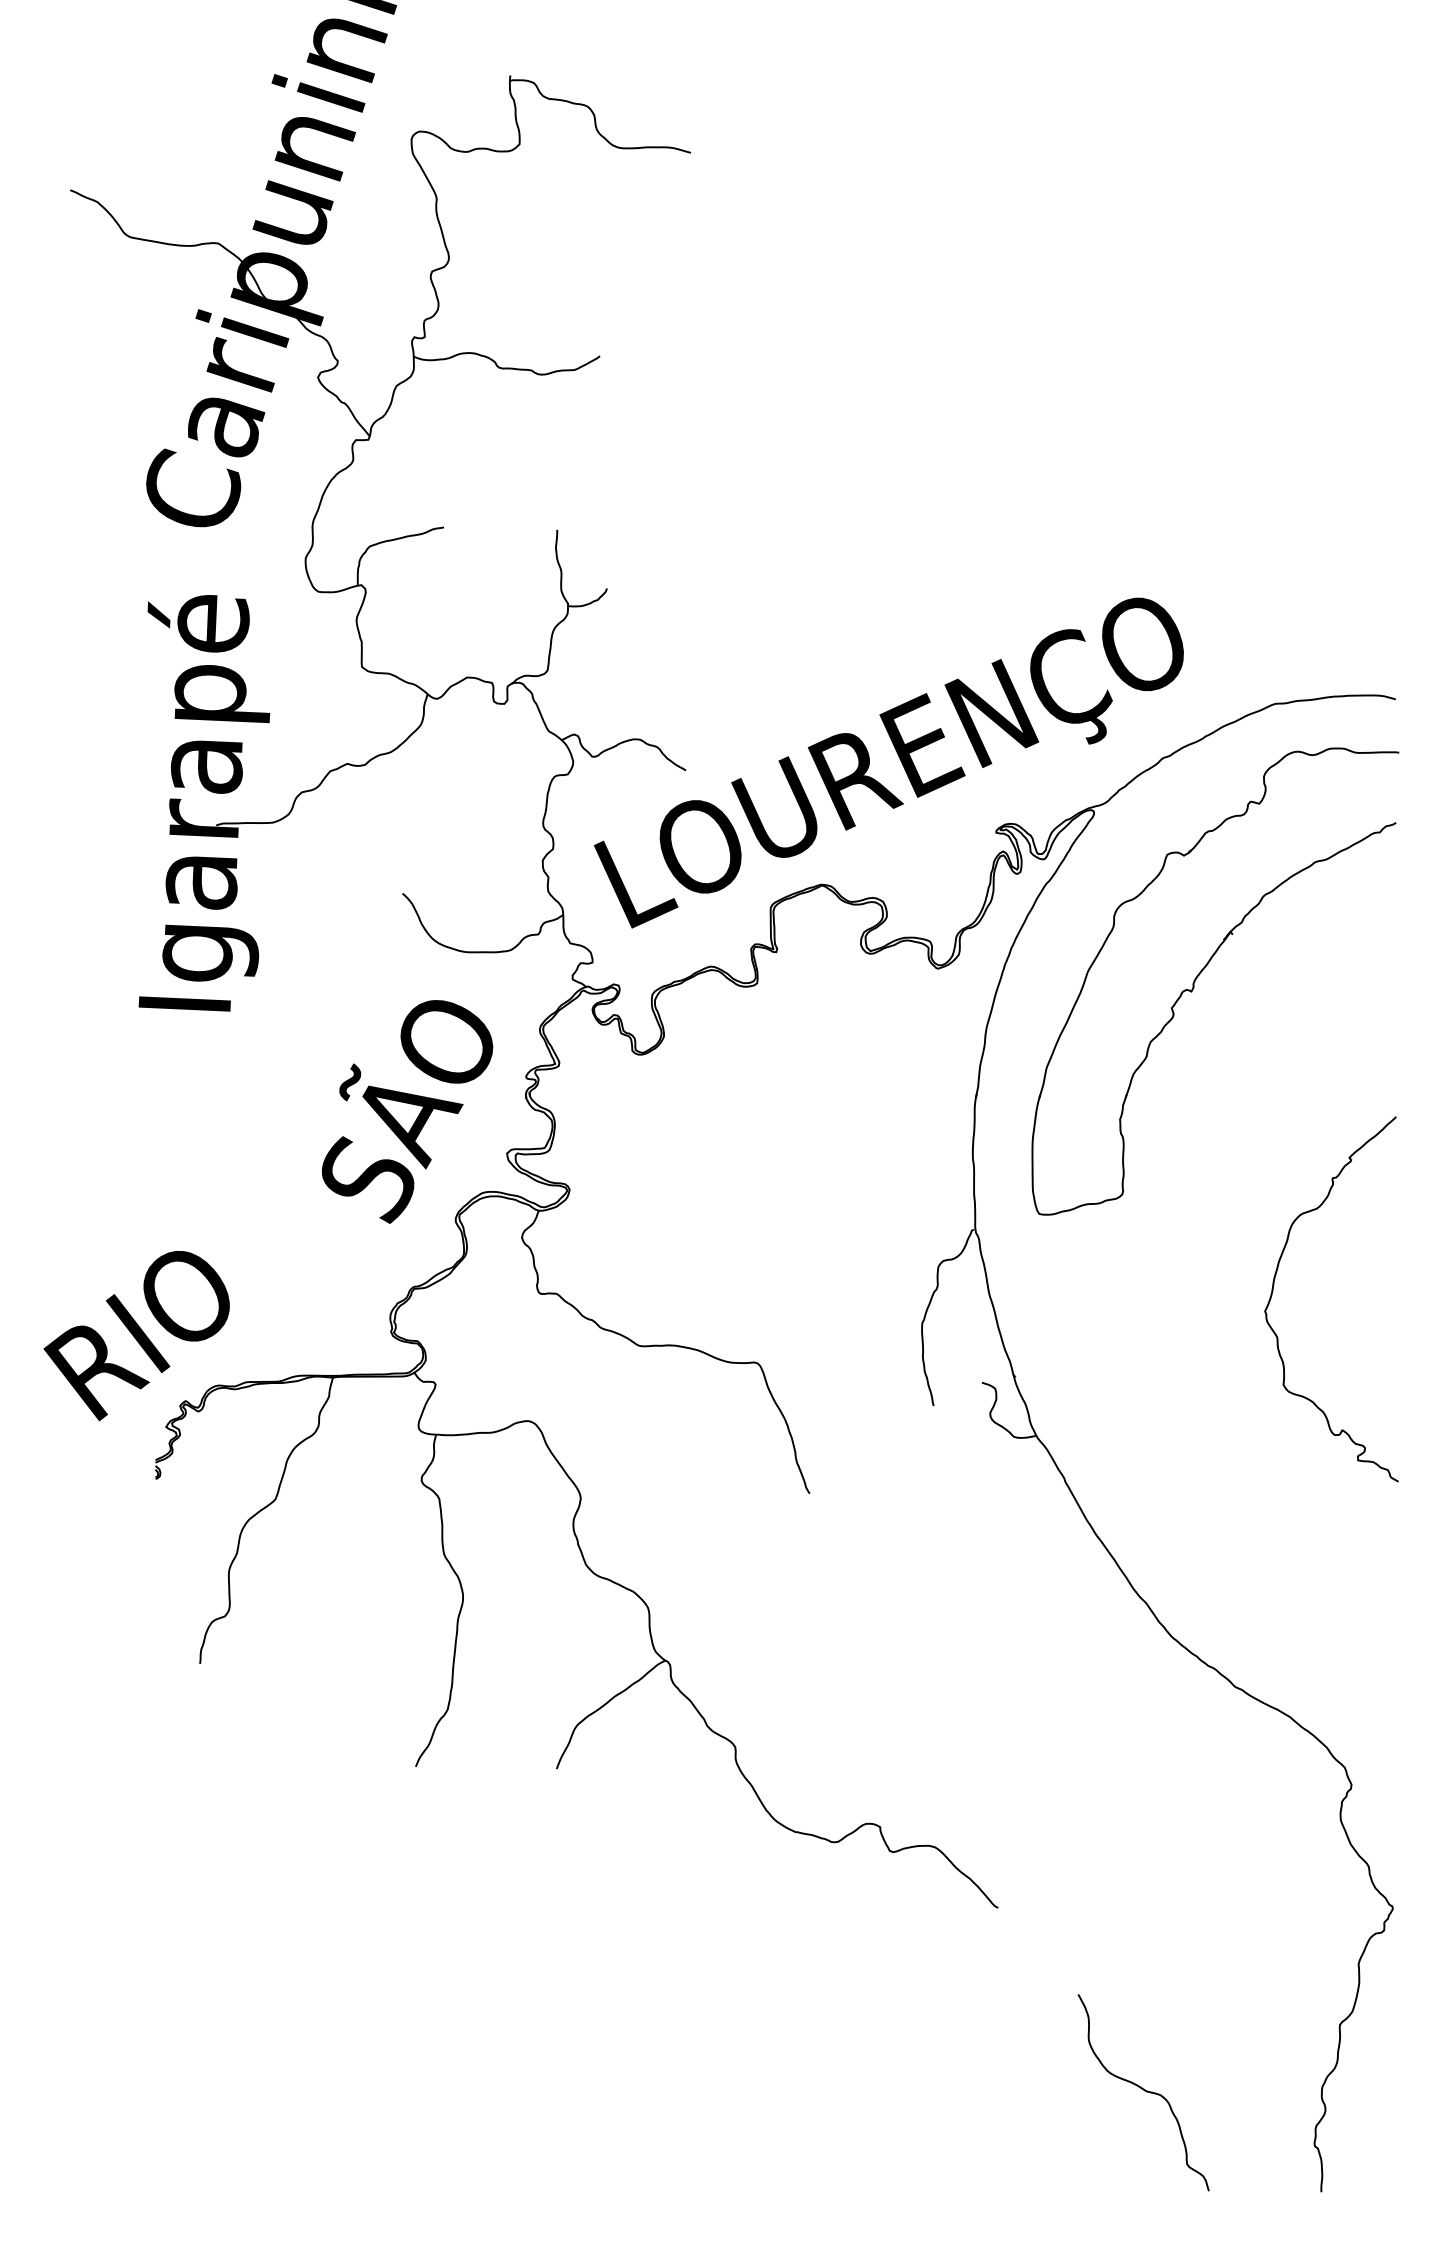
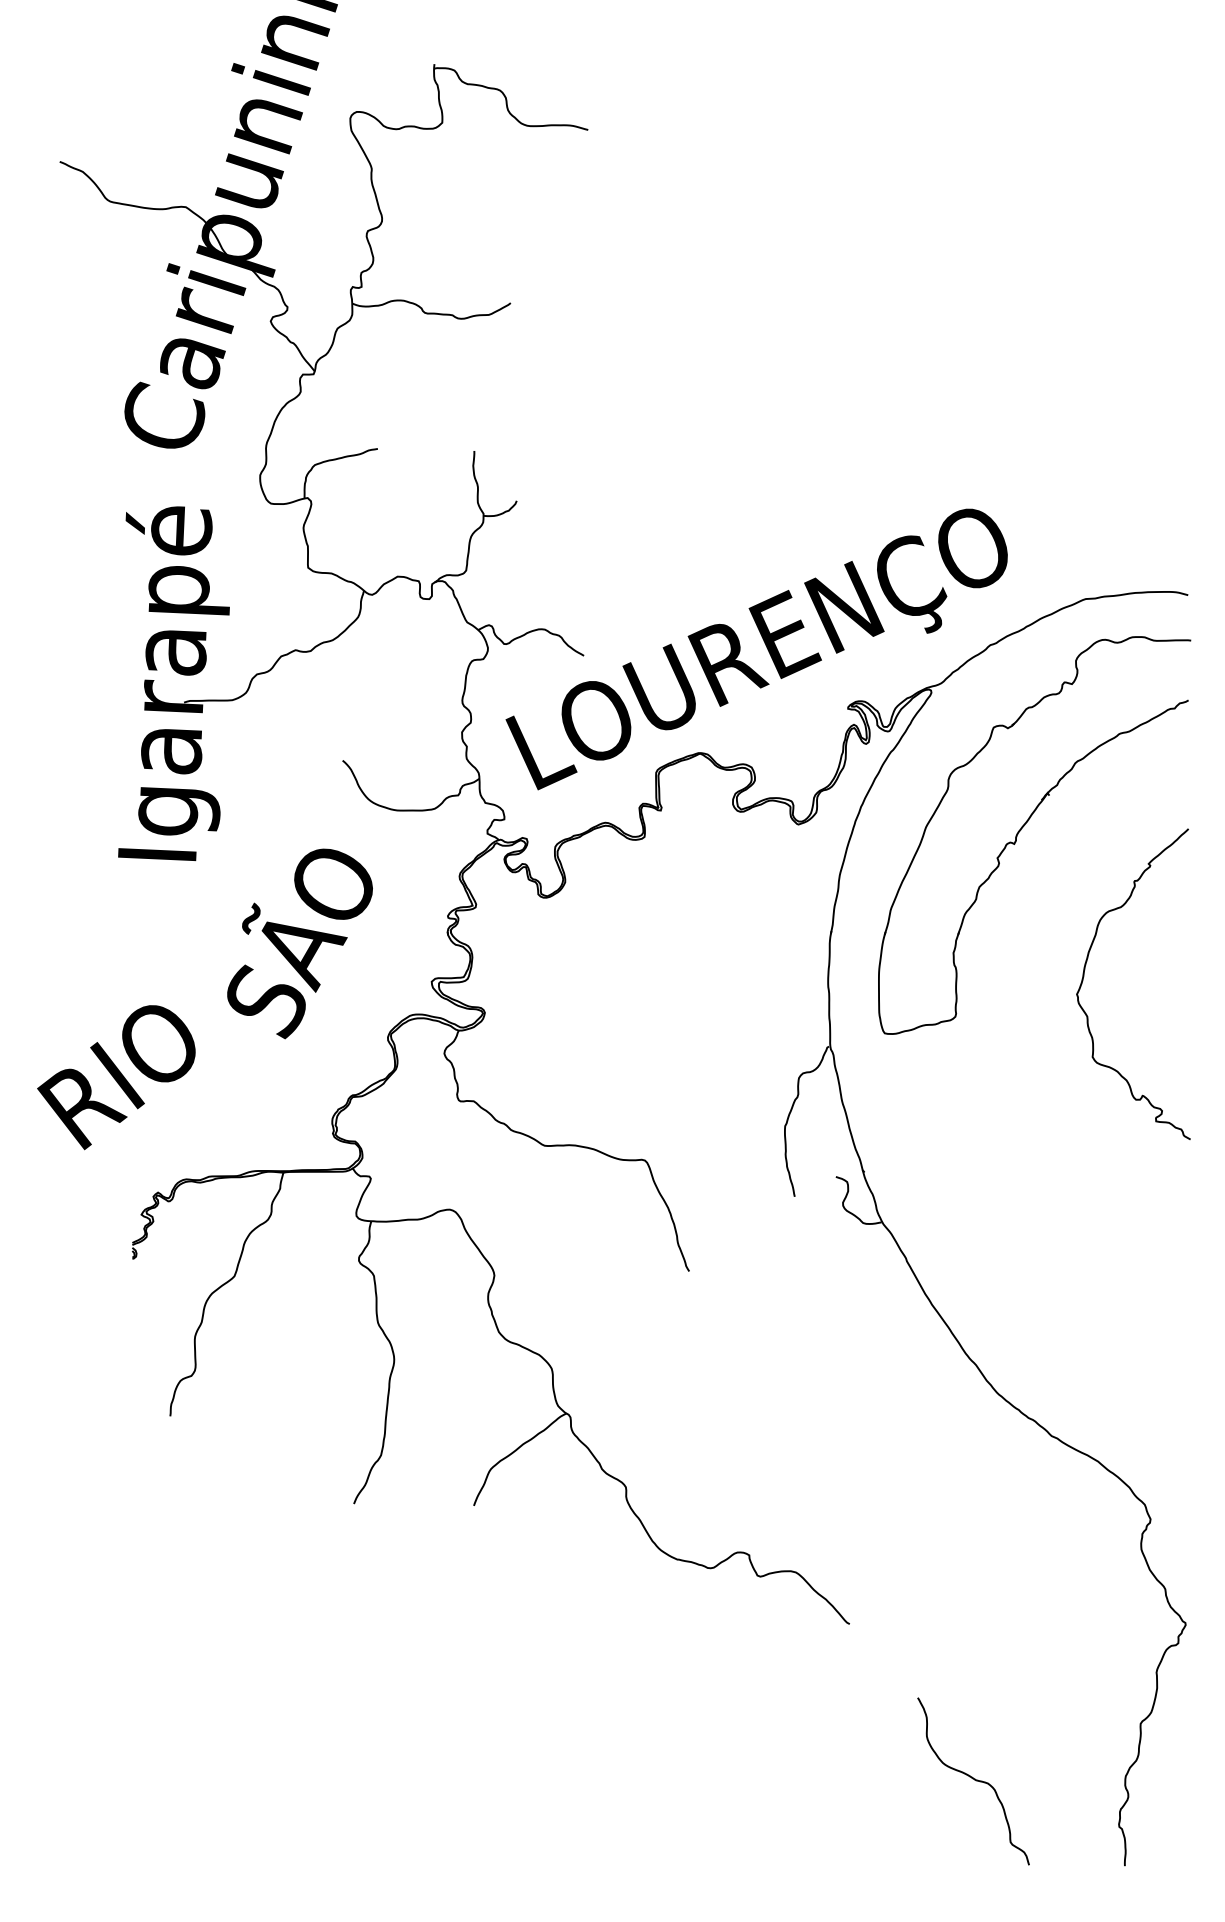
text: (407, 1111) -> (300, 943), moved
curve: (1273, 1291) -> (1084, 977), moved
text: (136, 1336) -> (116, 1078), moved

